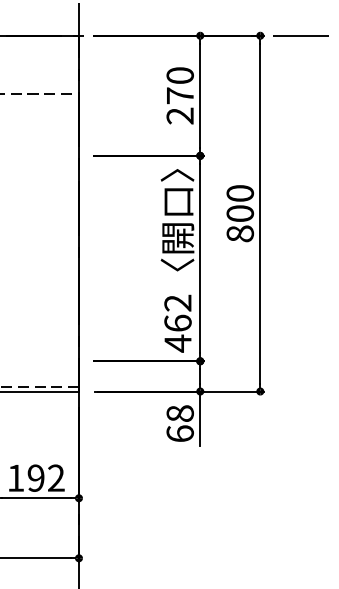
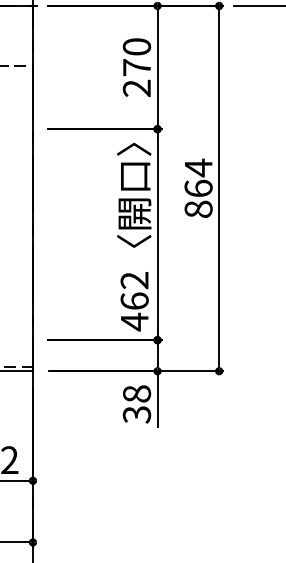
text: (240, 202) -> (198, 177), 800 -> 864
text: (179, 433) -> (136, 414), 68 -> 38

